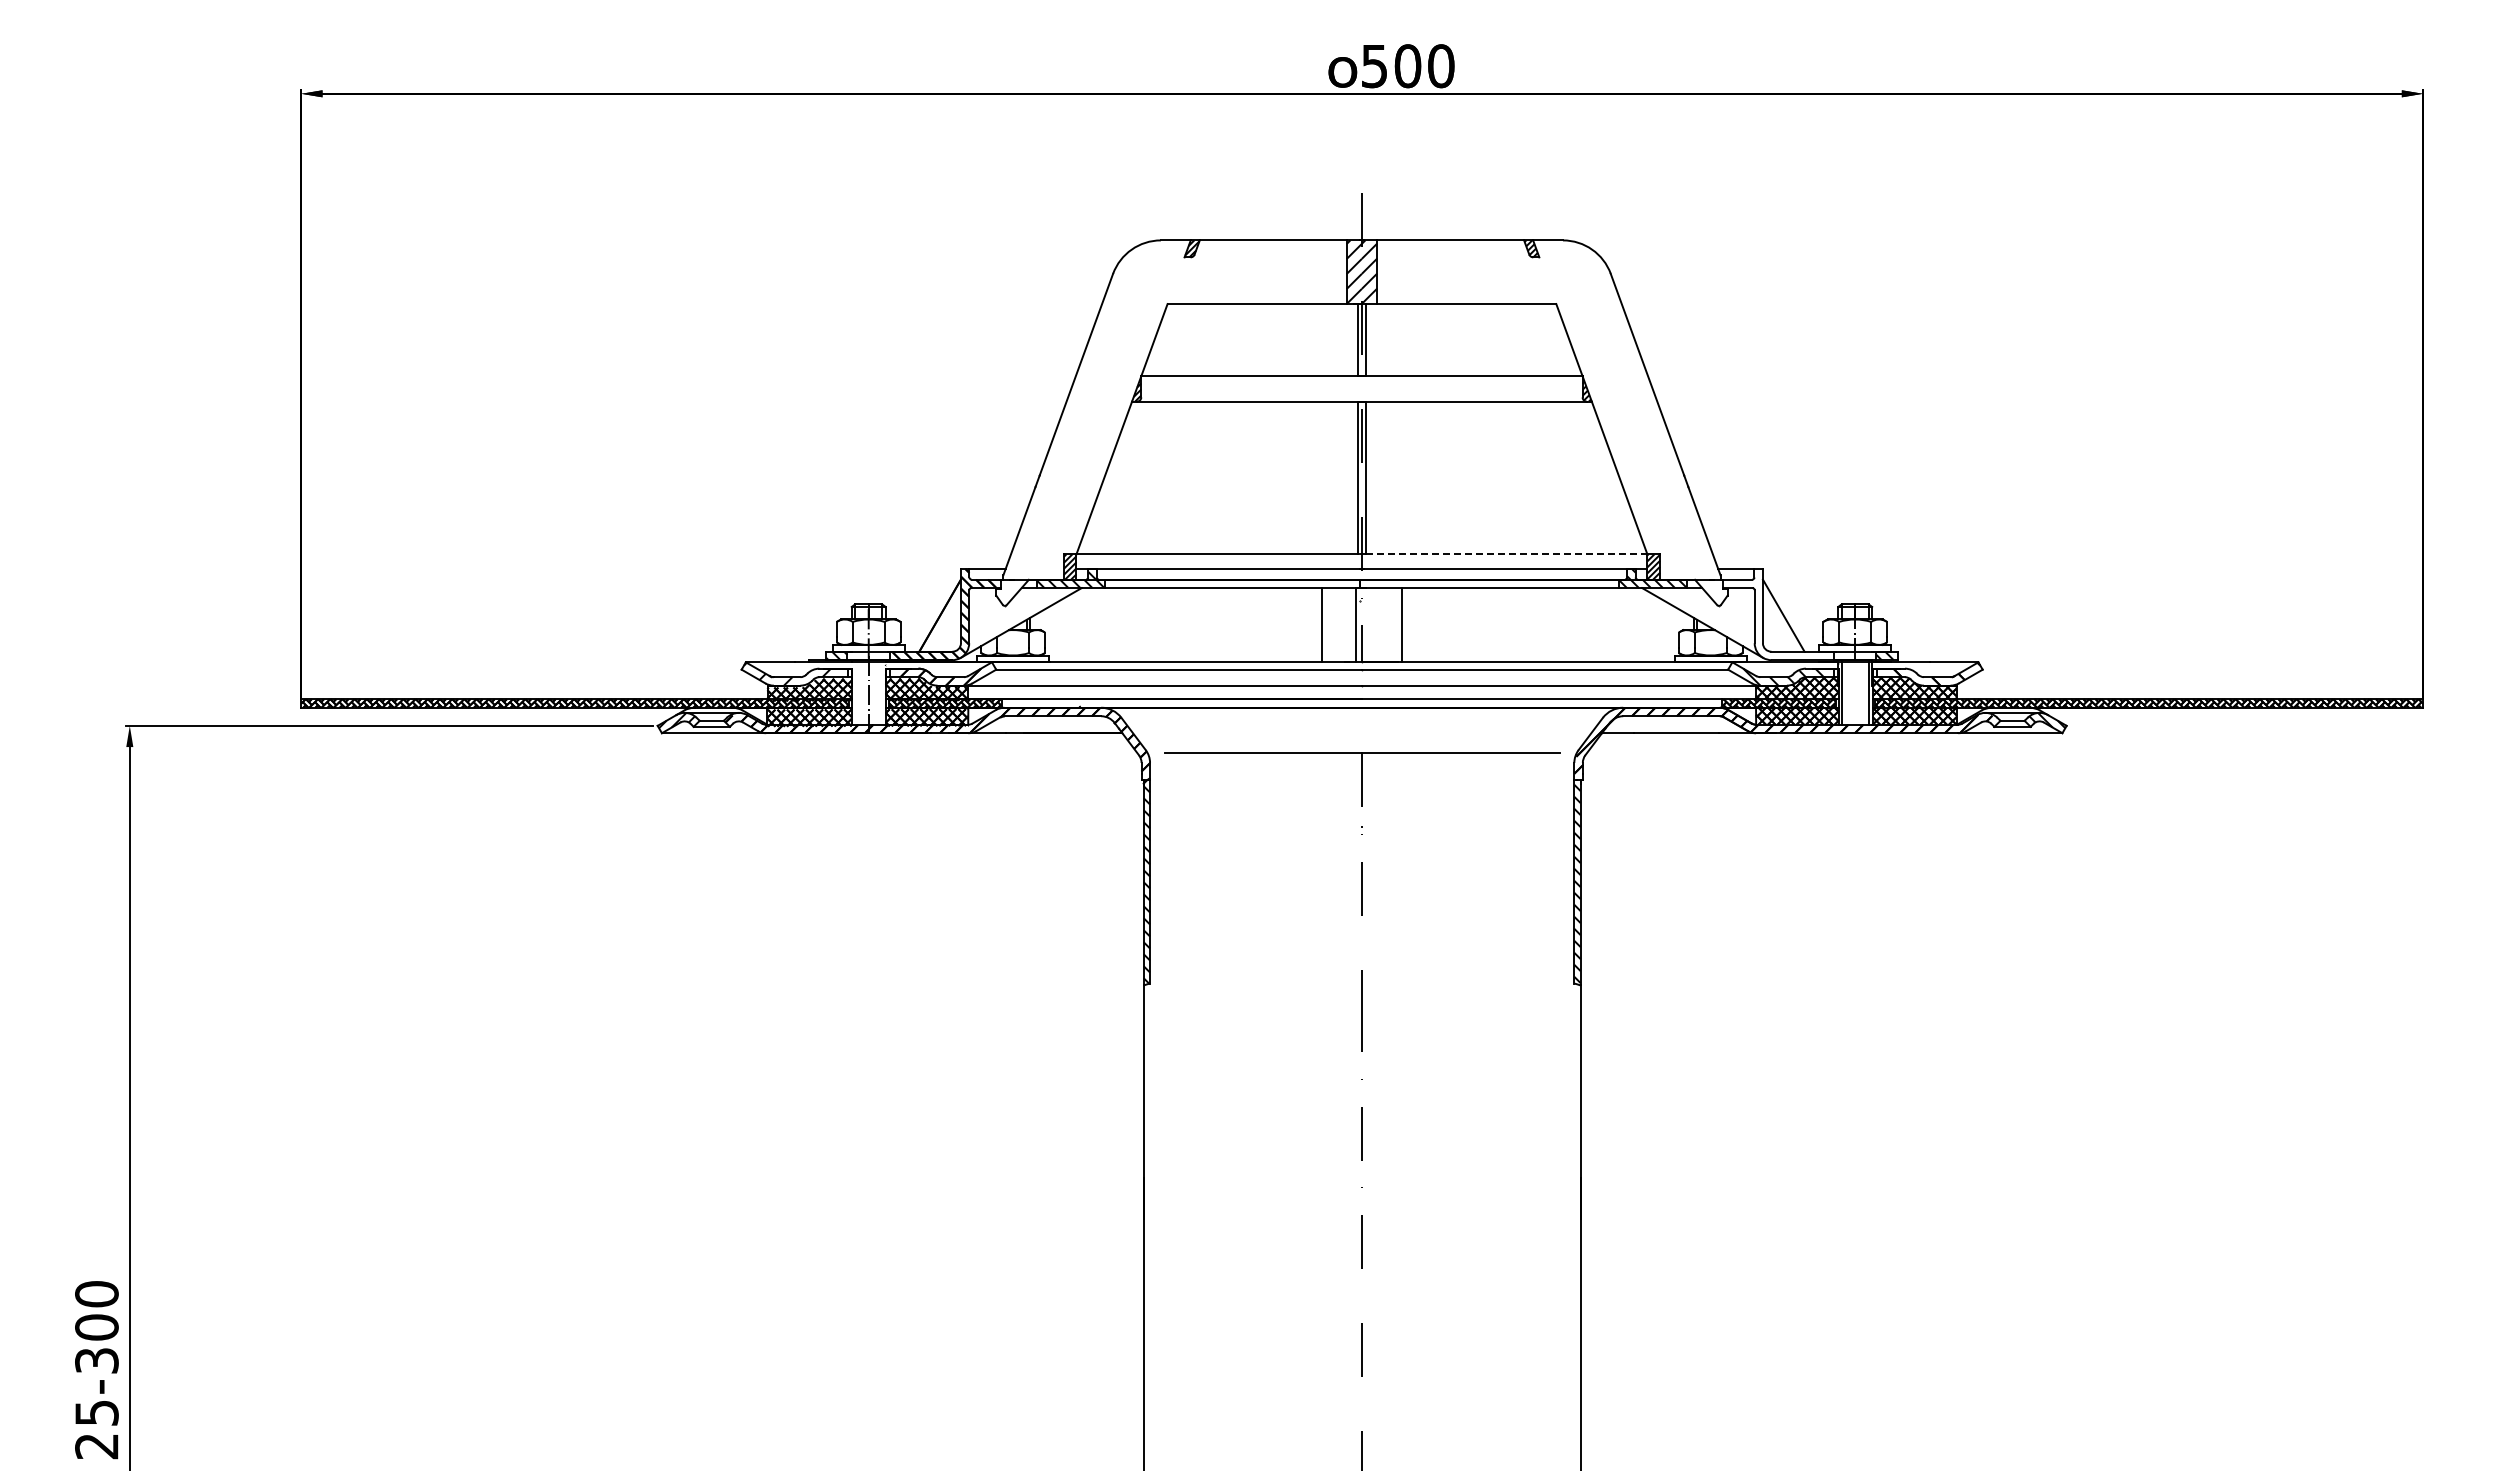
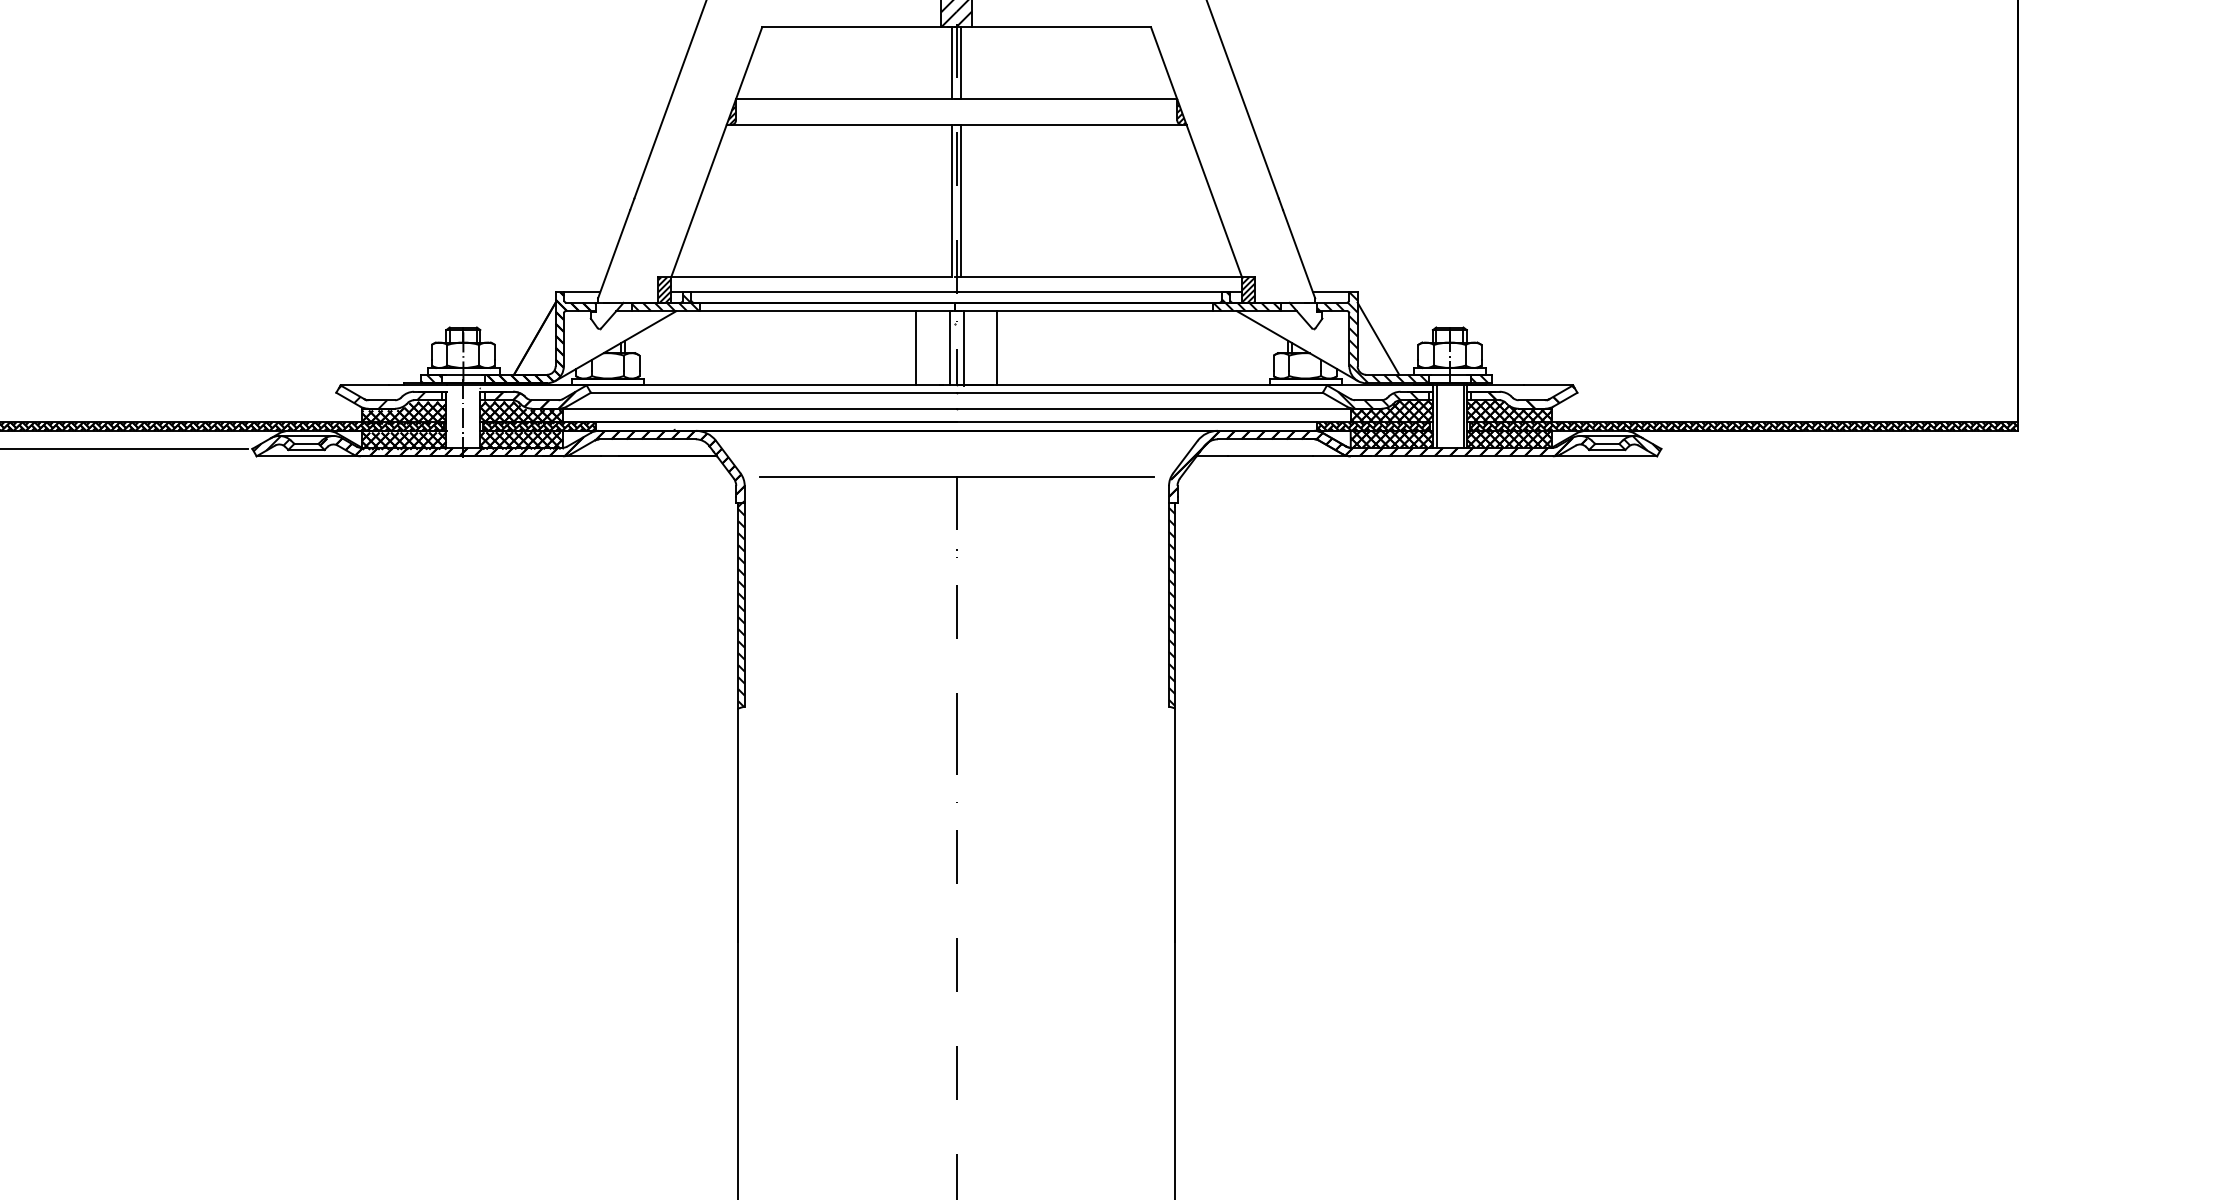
line: (1506, 554) -> (1101, 277), dashed -> solid
hatch: (1777, 614) -> (1372, 337), added
line: (1368, 625) -> (963, 348), added

